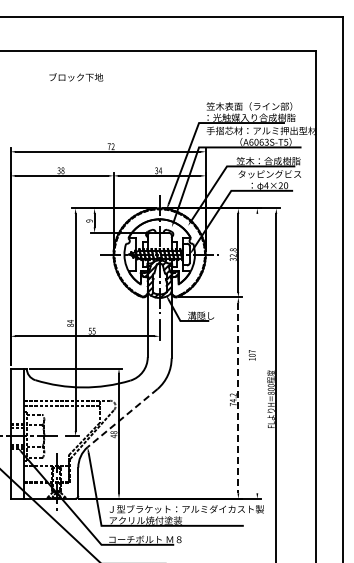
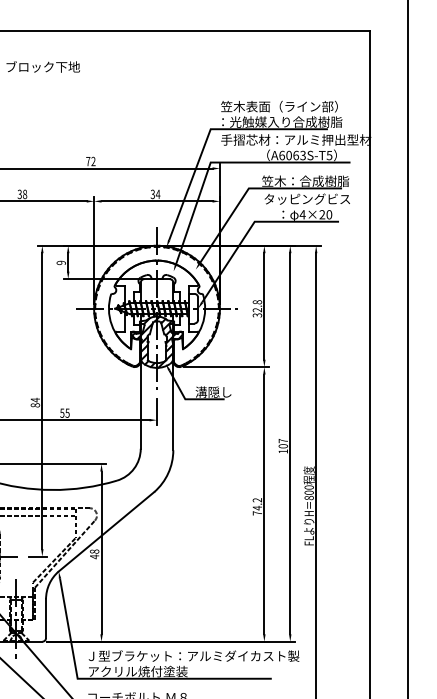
line: (257, 353) -> (290, 443), added
line: (238, 398) -> (264, 505), dashed -> solid
line: (122, 418) -> (106, 532), dashed -> solid

